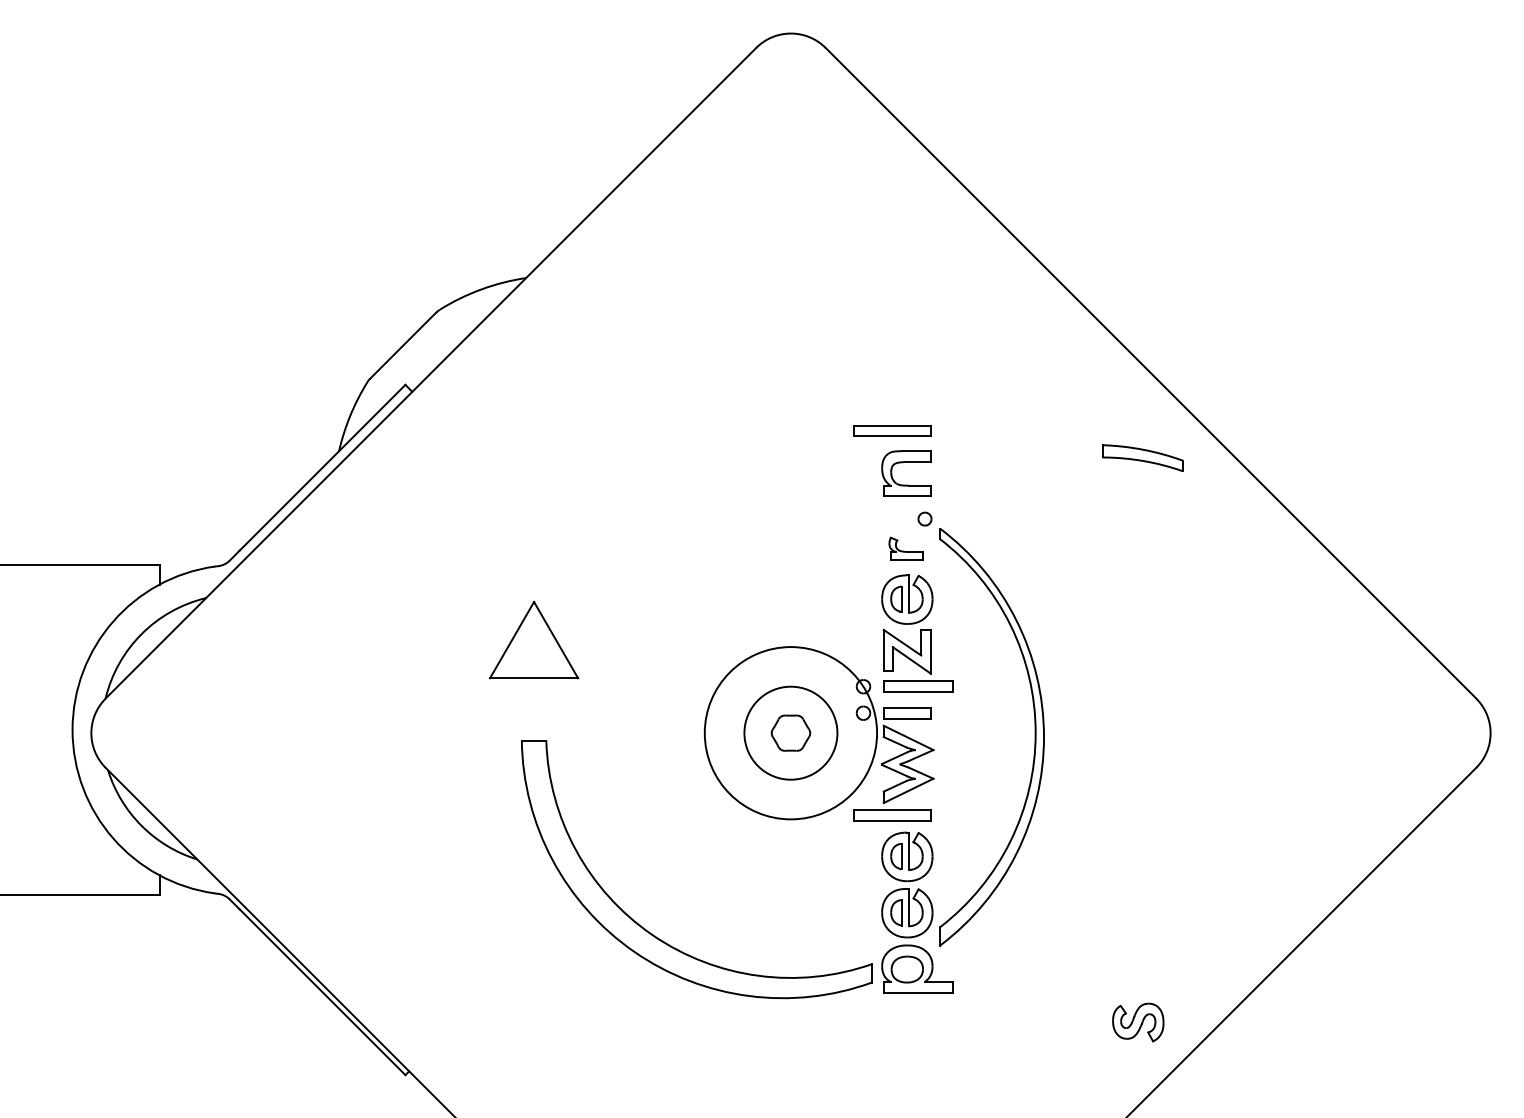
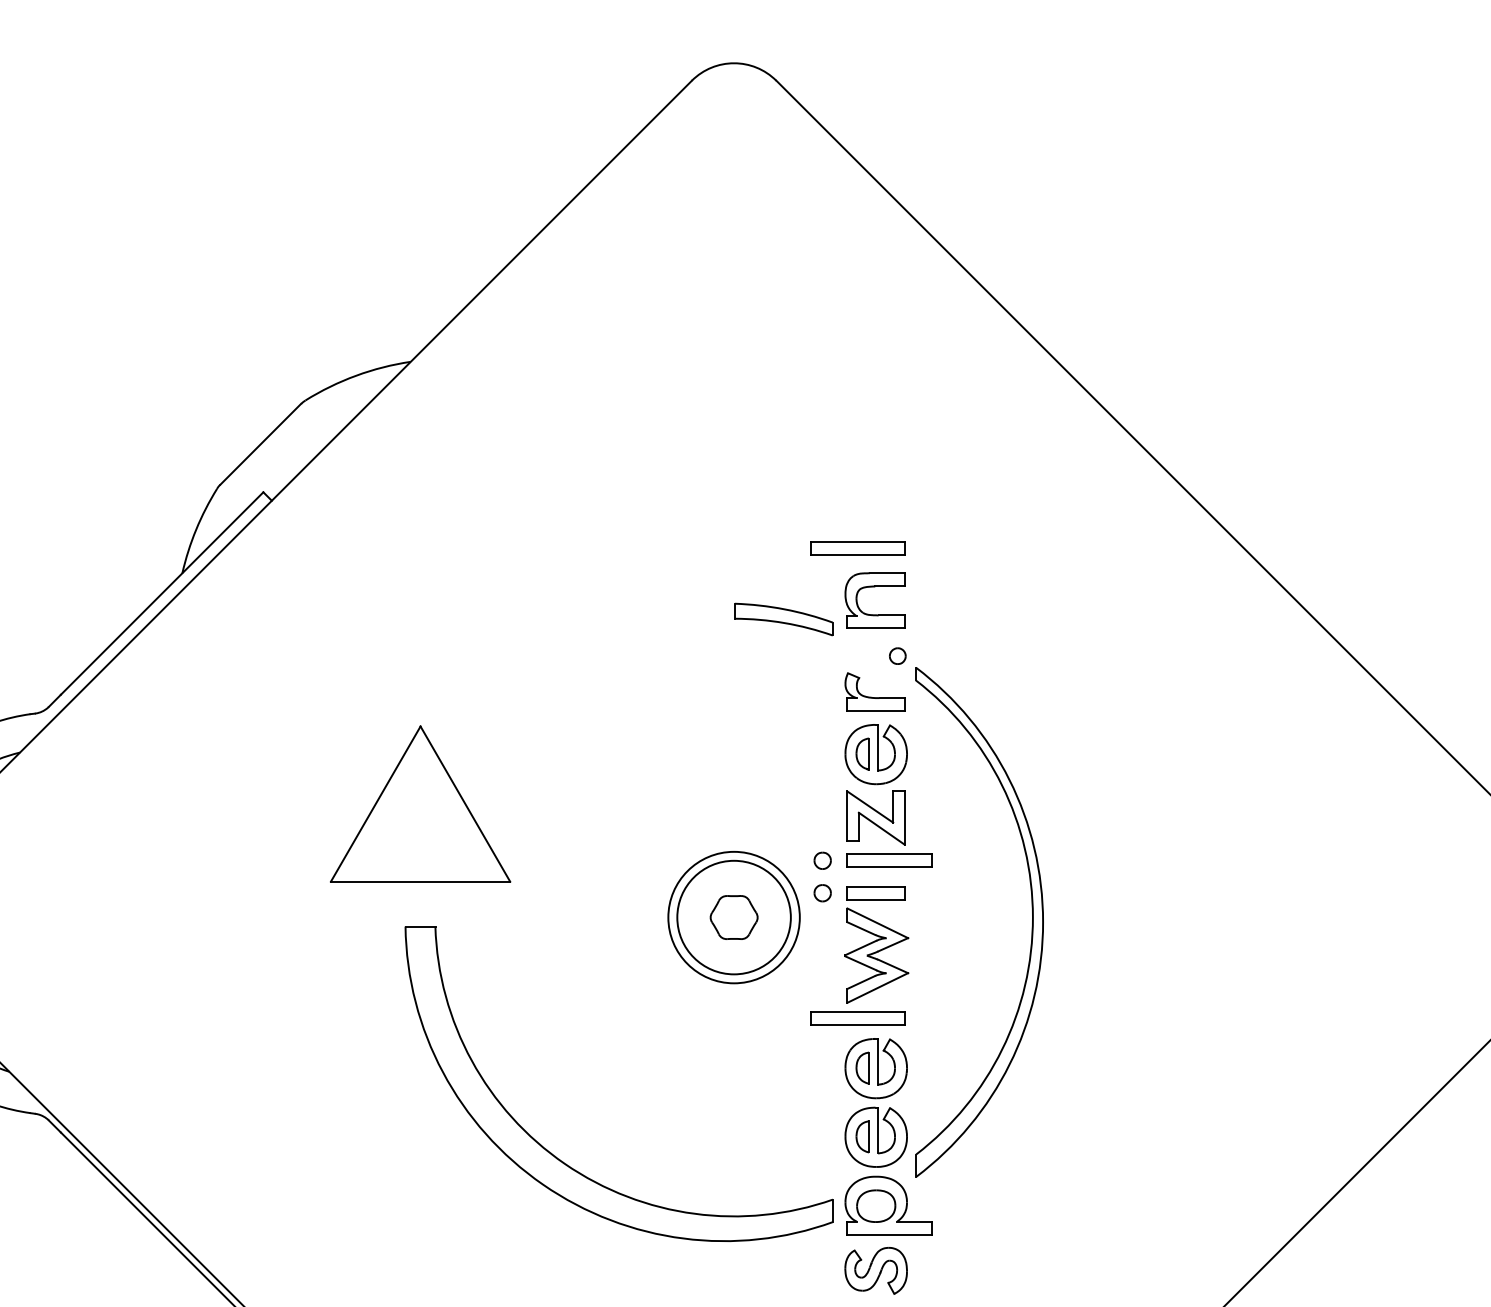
part: (1142, 457) -> (783, 618), moved
part: (906, 548) -> (875, 692), size x1.43
part: (533, 639) -> (419, 803), size x1.67
circle: (790, 733) -> (733, 917), size x0.62
part: (1138, 1022) -> (876, 1270), moved

